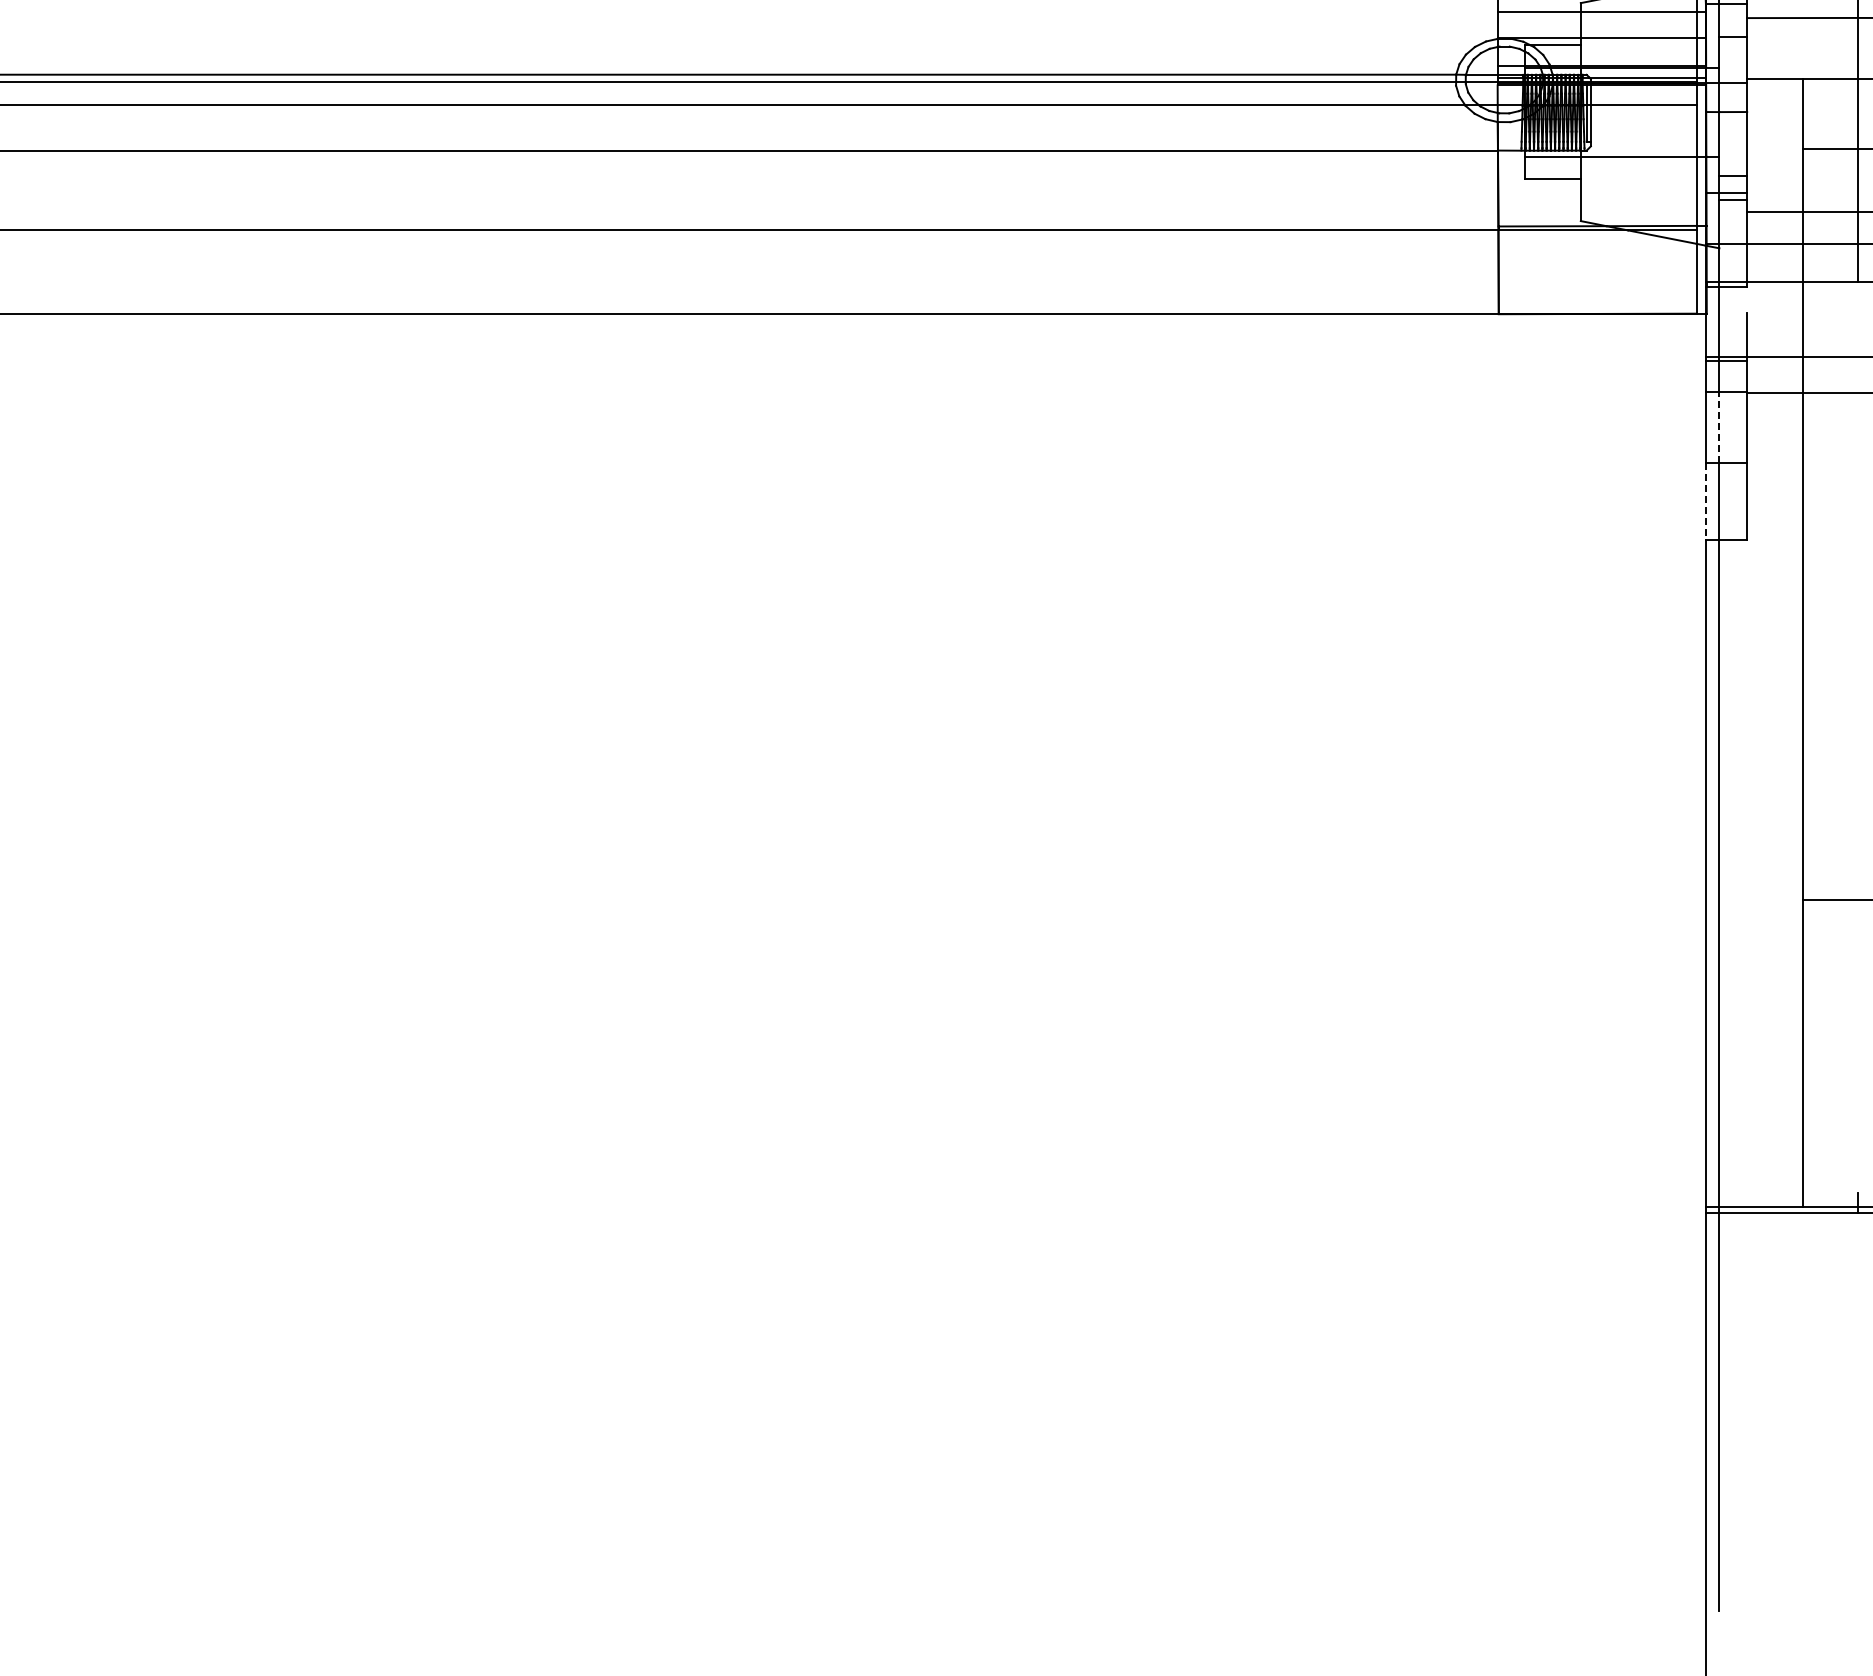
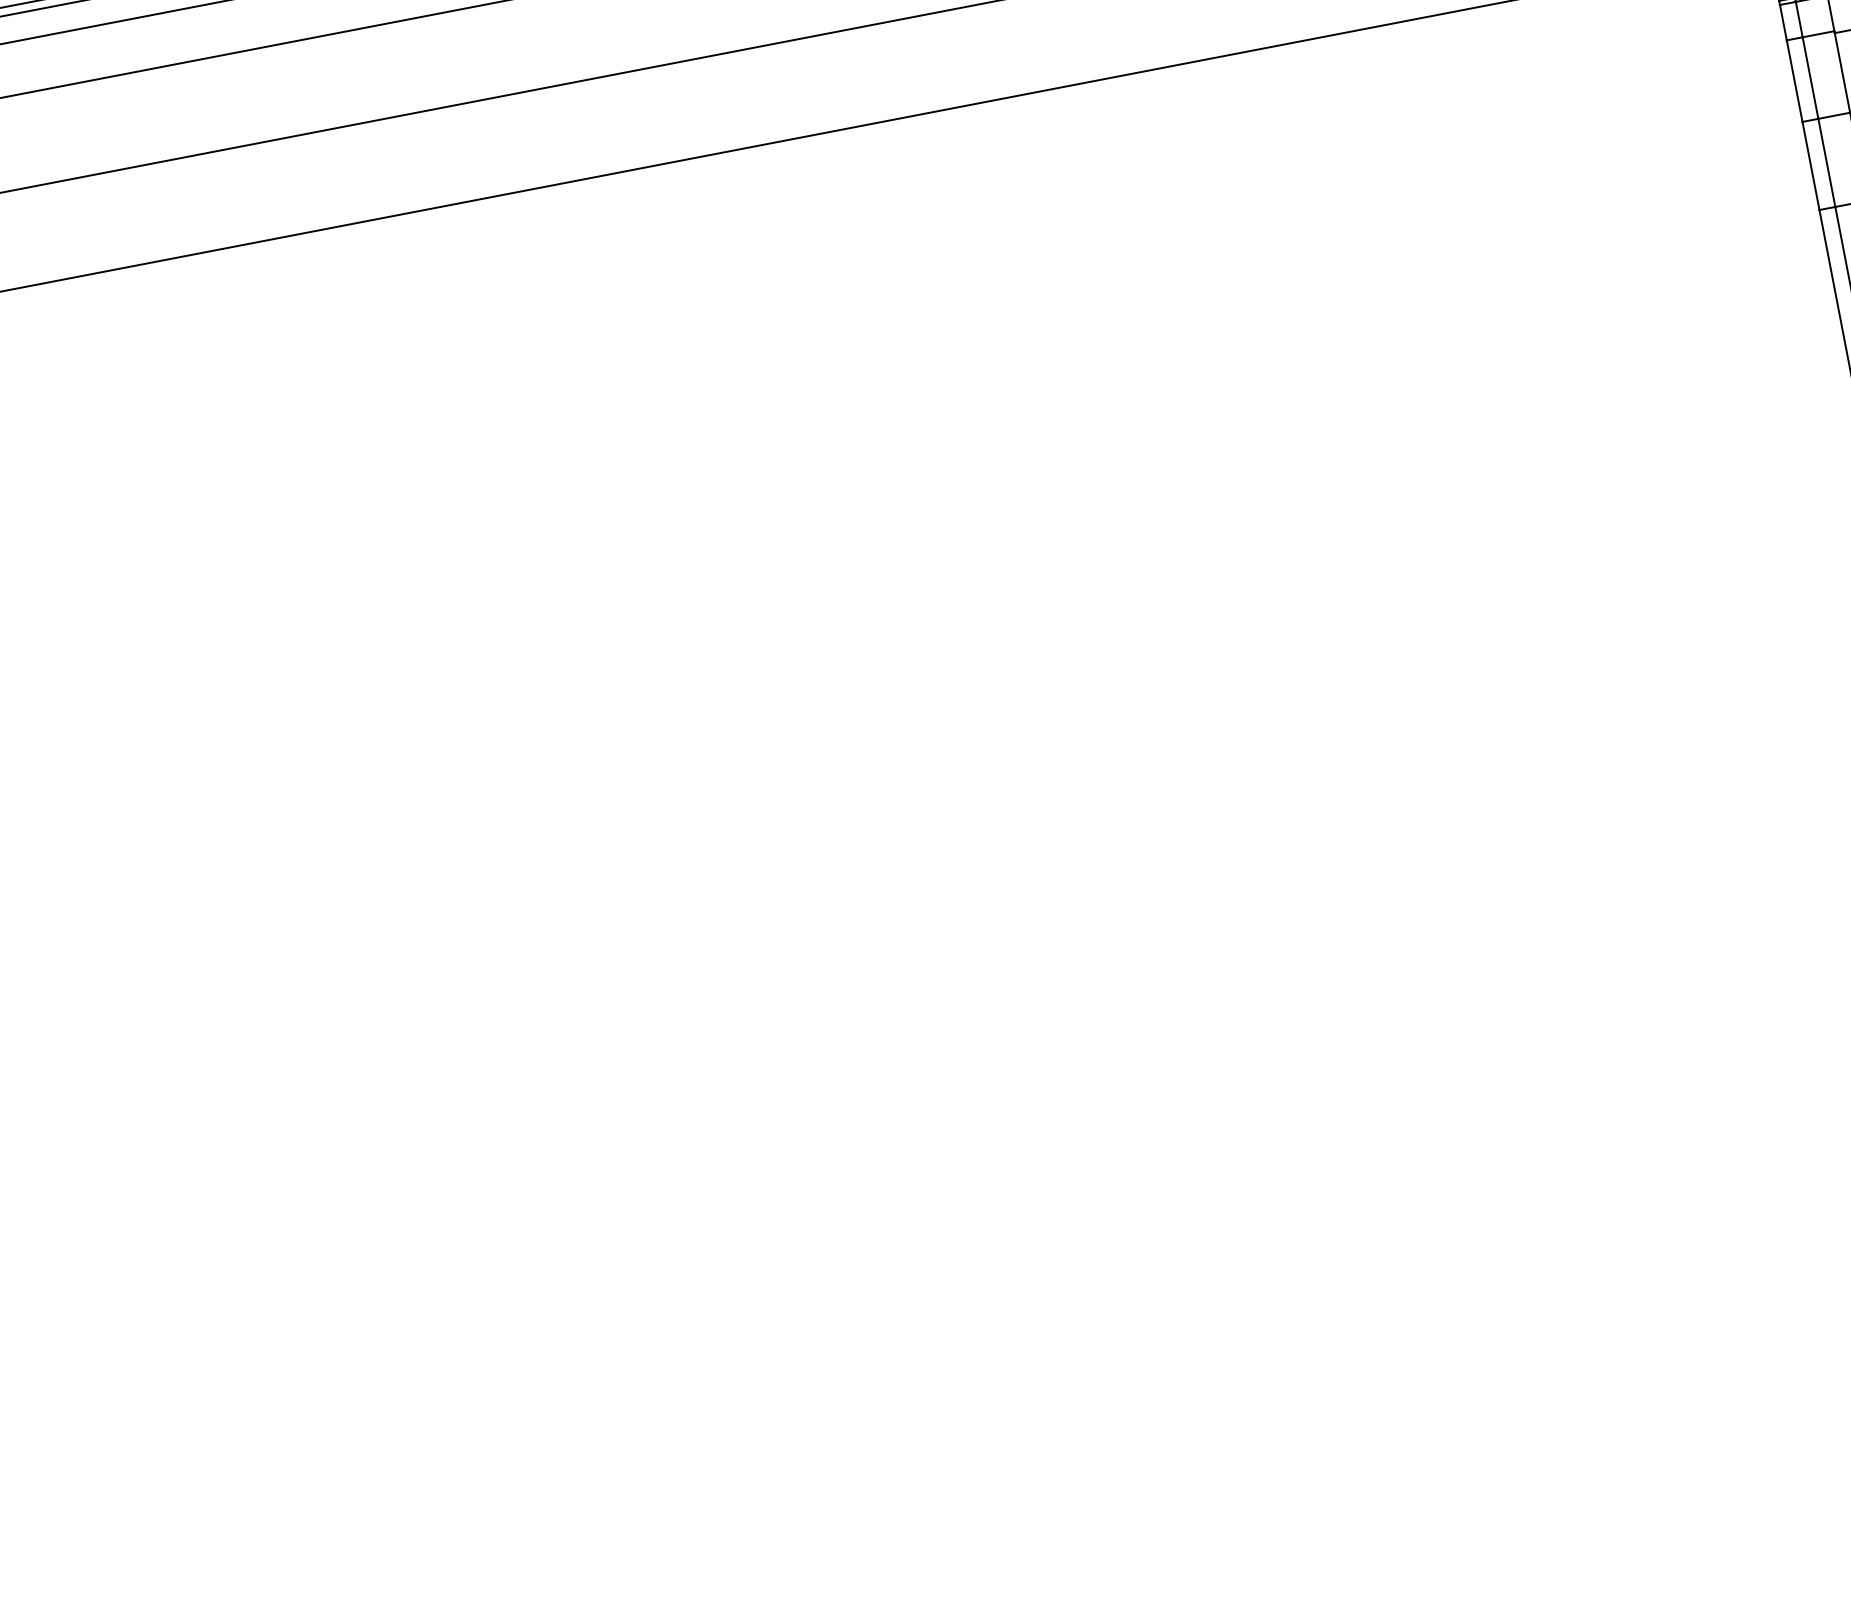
line: (1719, 427) -> (1810, 78), dashed -> solid
line: (1705, 501) -> (1810, 166), dashed -> solid

